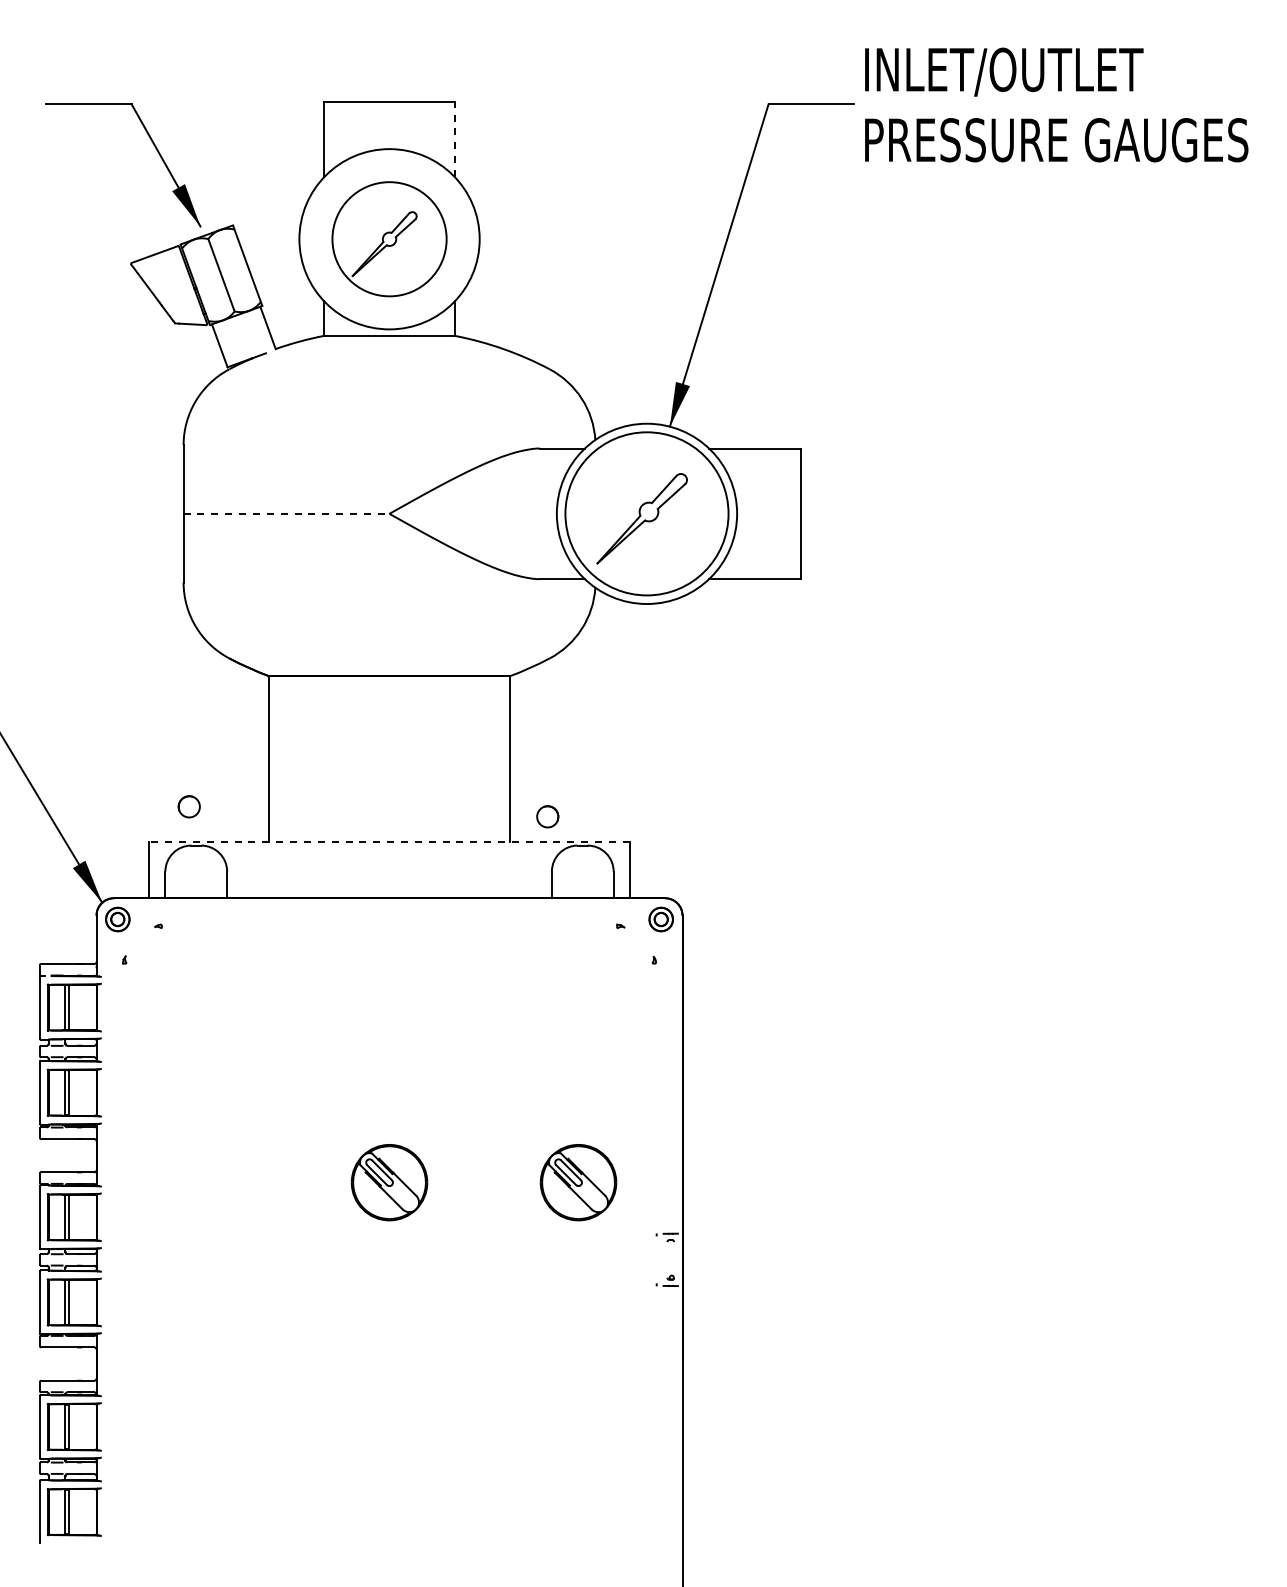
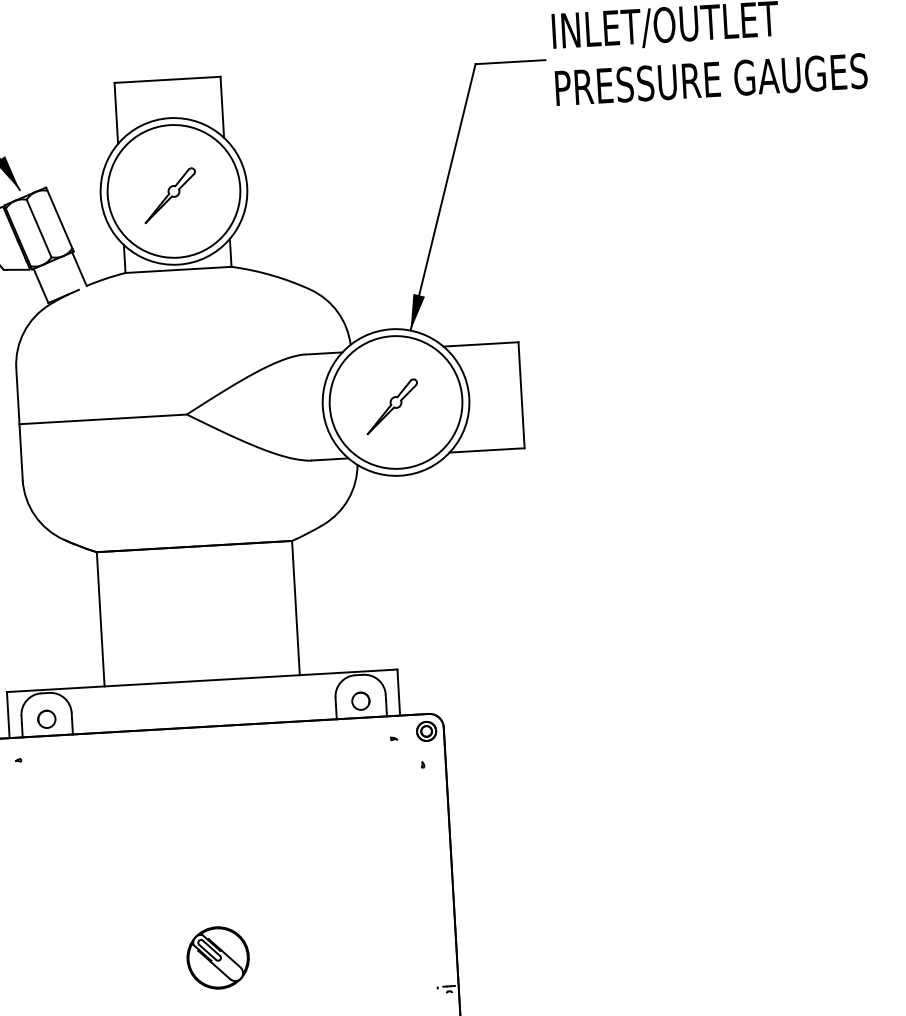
line: (454, 139) -> (222, 107), dashed -> solid
circle: (389, 238) -> (173, 190), size x1.43
line: (286, 513) -> (103, 419), dashed -> solid
part: (641, 518) -> (391, 406), size x0.71
circle: (188, 806) -> (46, 719), moved
circle: (547, 816) -> (360, 700), moved
line: (389, 841) -> (202, 680), dashed -> solid
part: (578, 1182) -> (371, 949), removed

